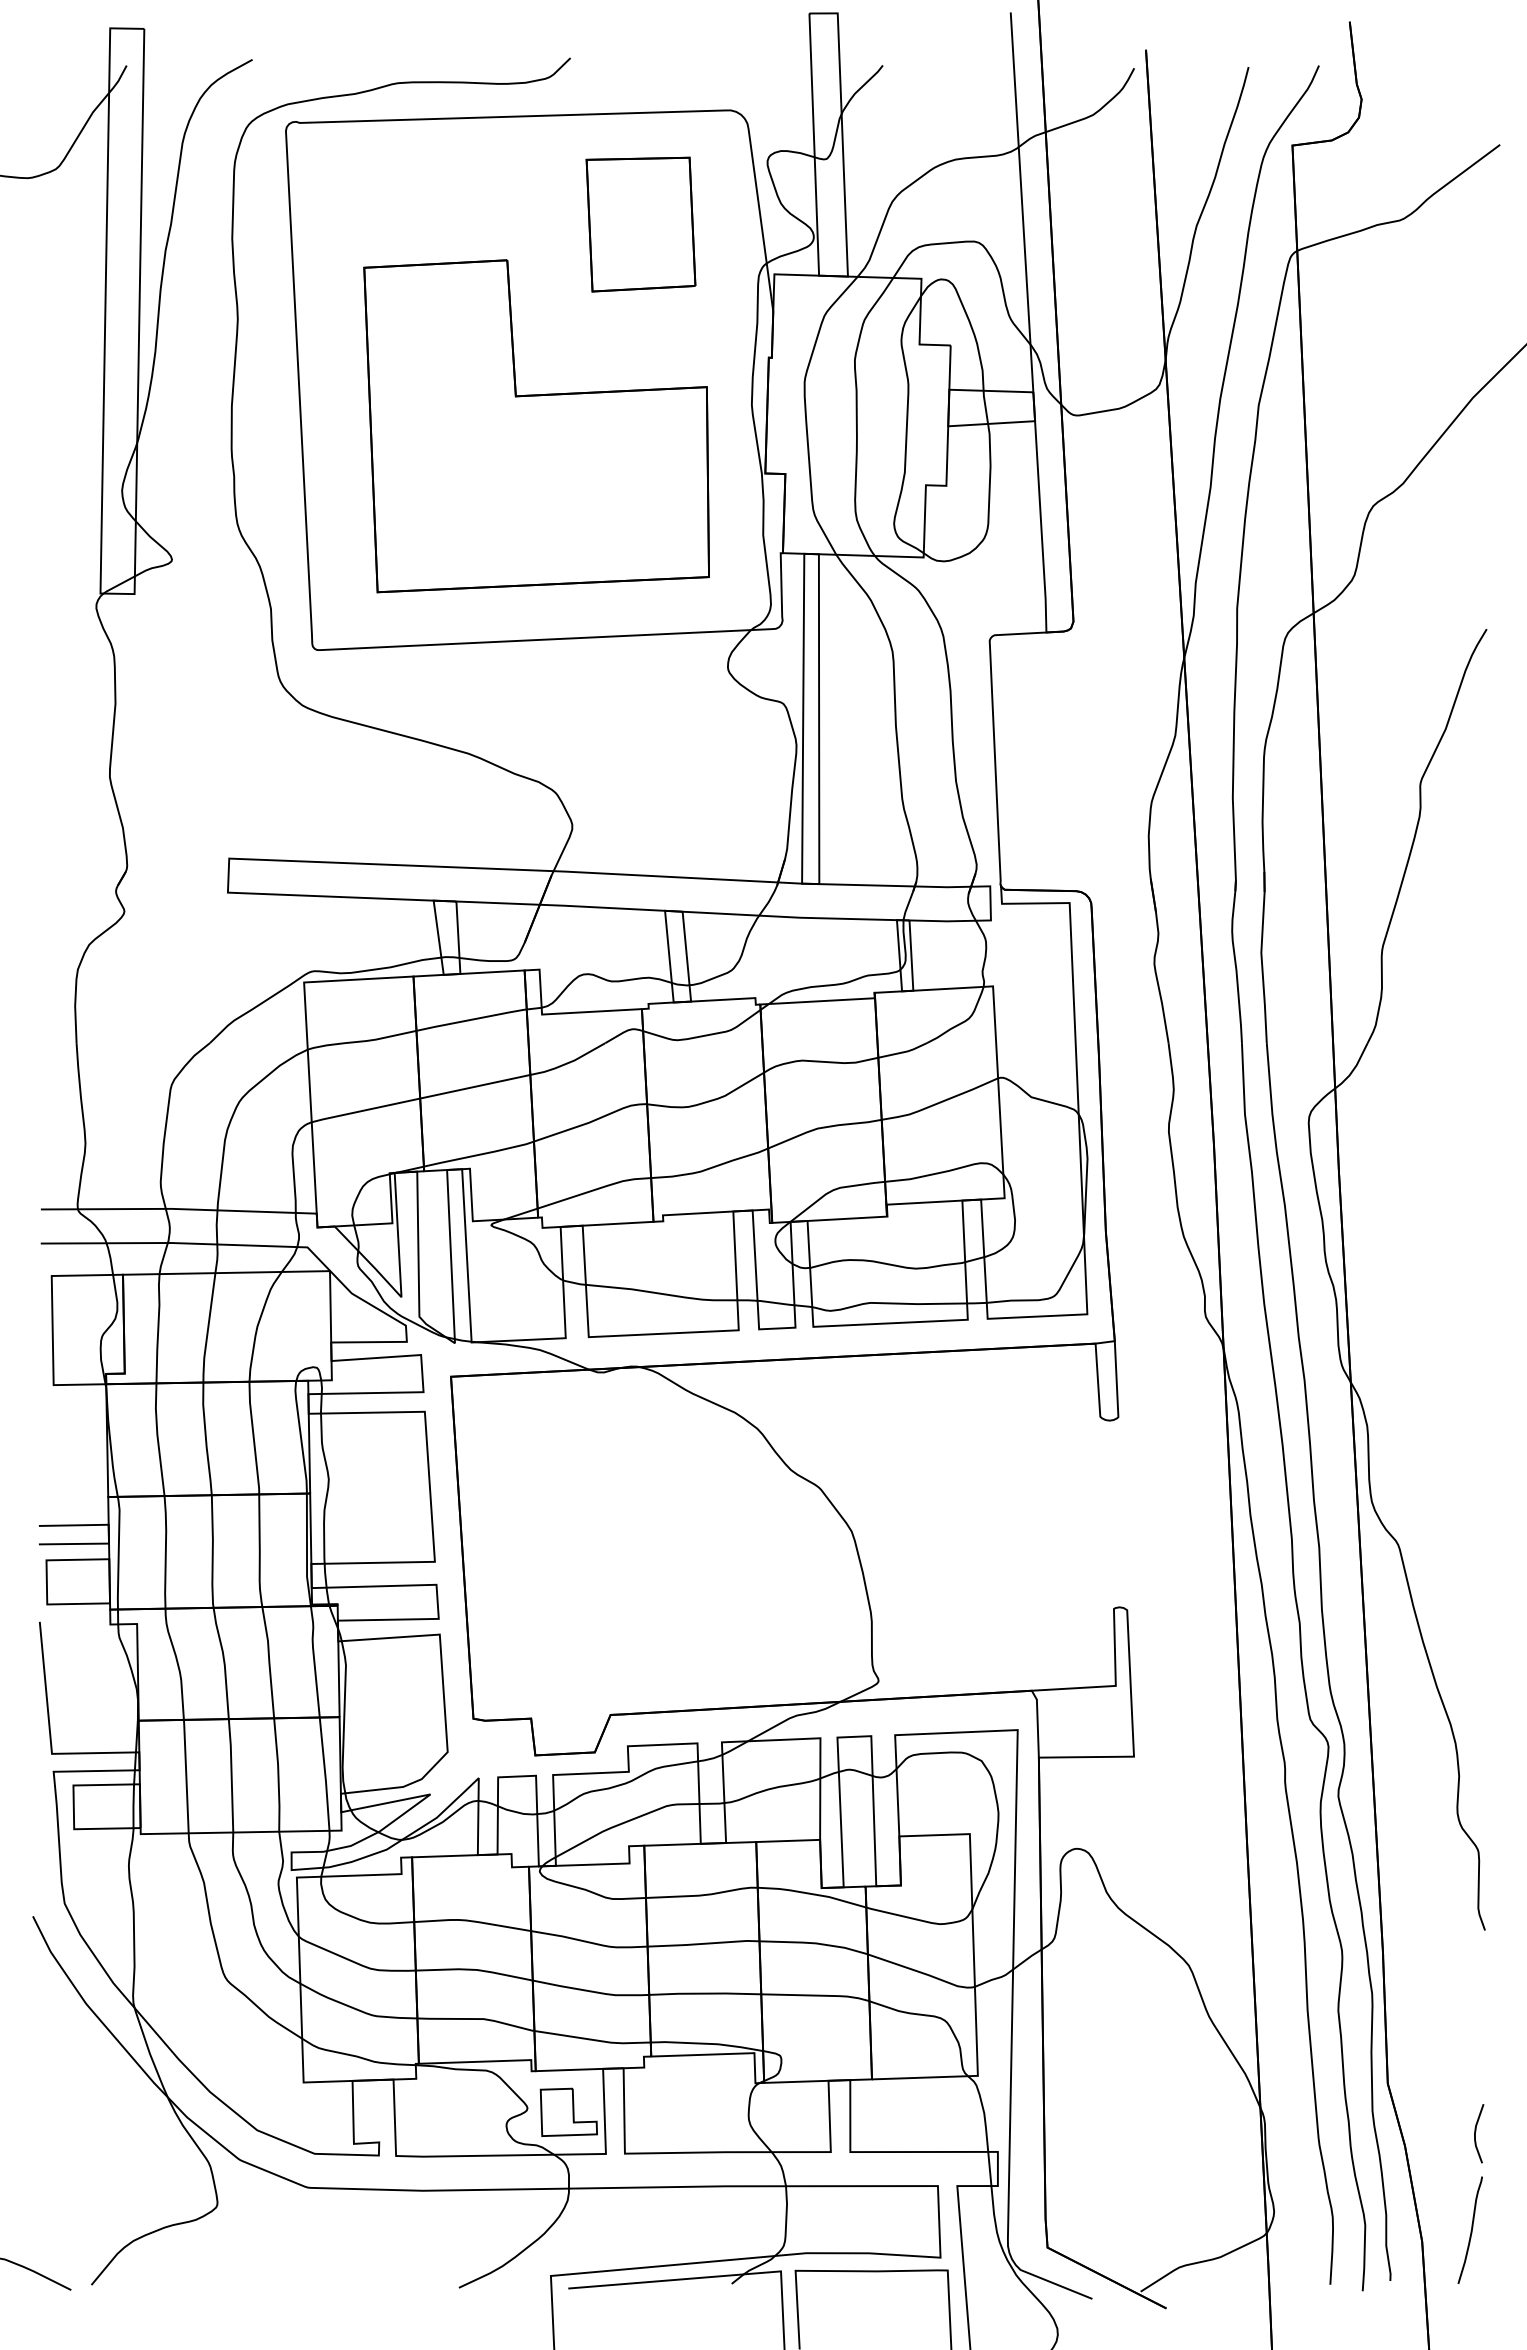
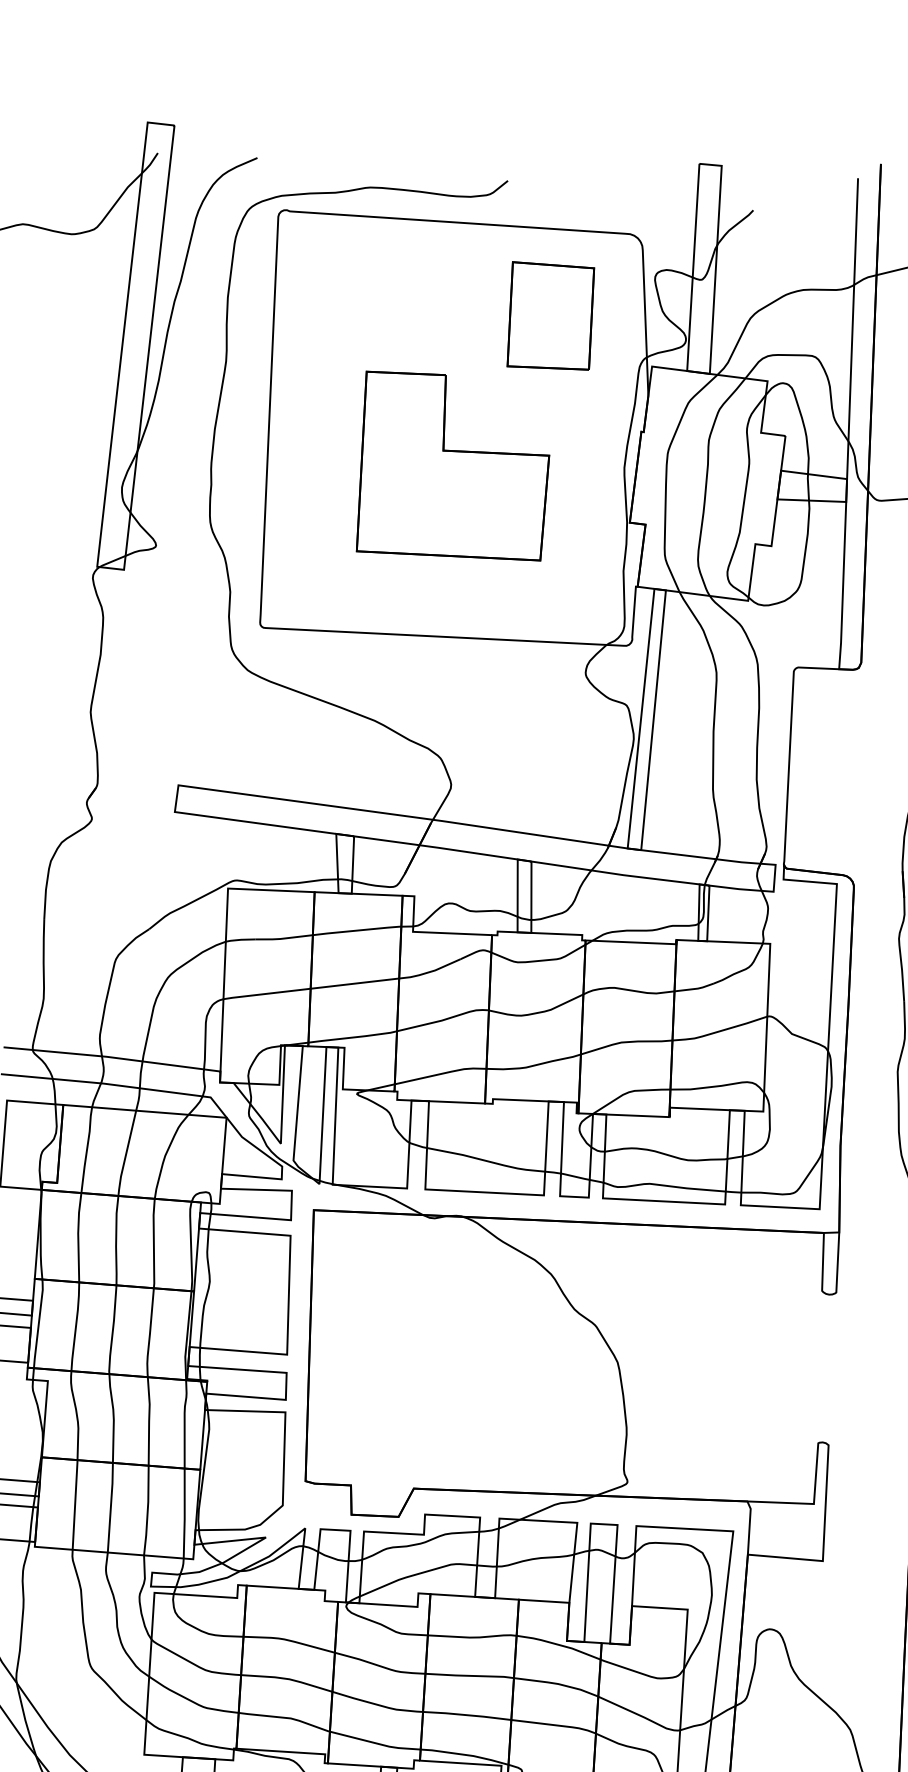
part: (536, 426) -> (453, 468), size x0.7

